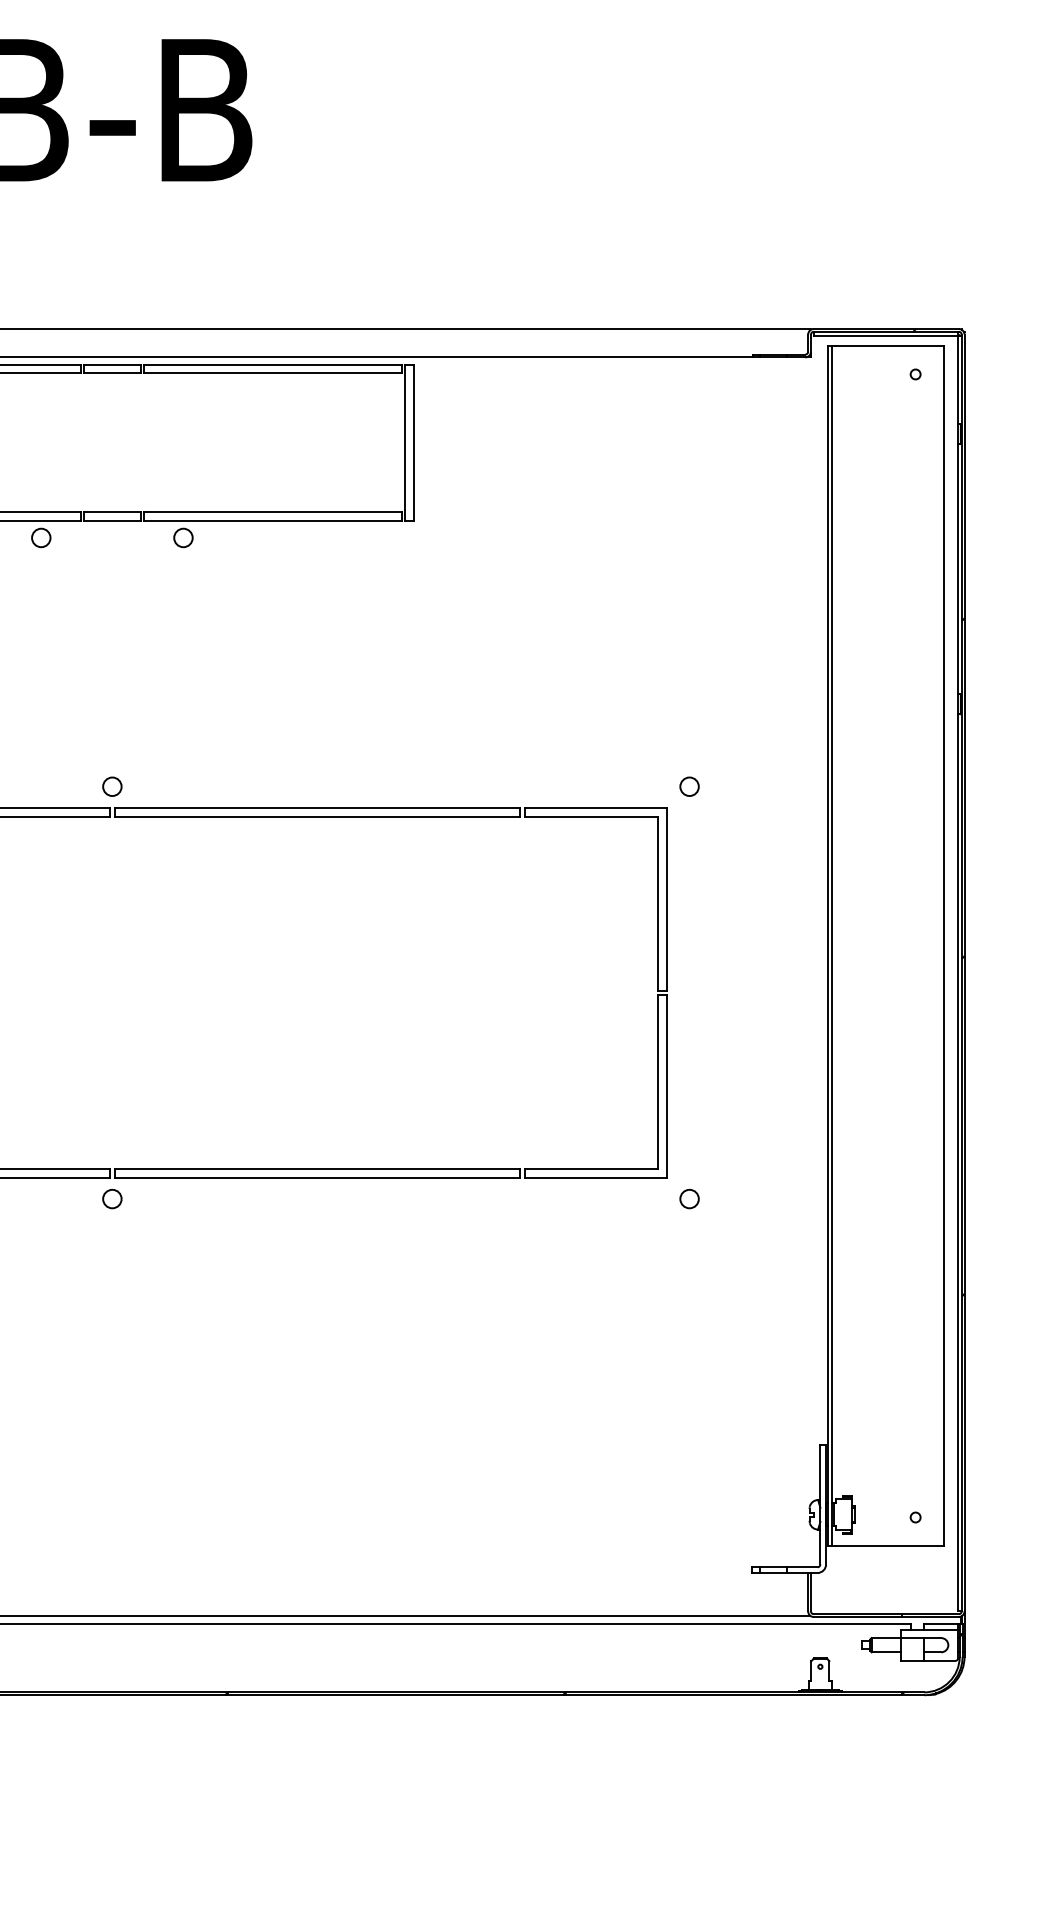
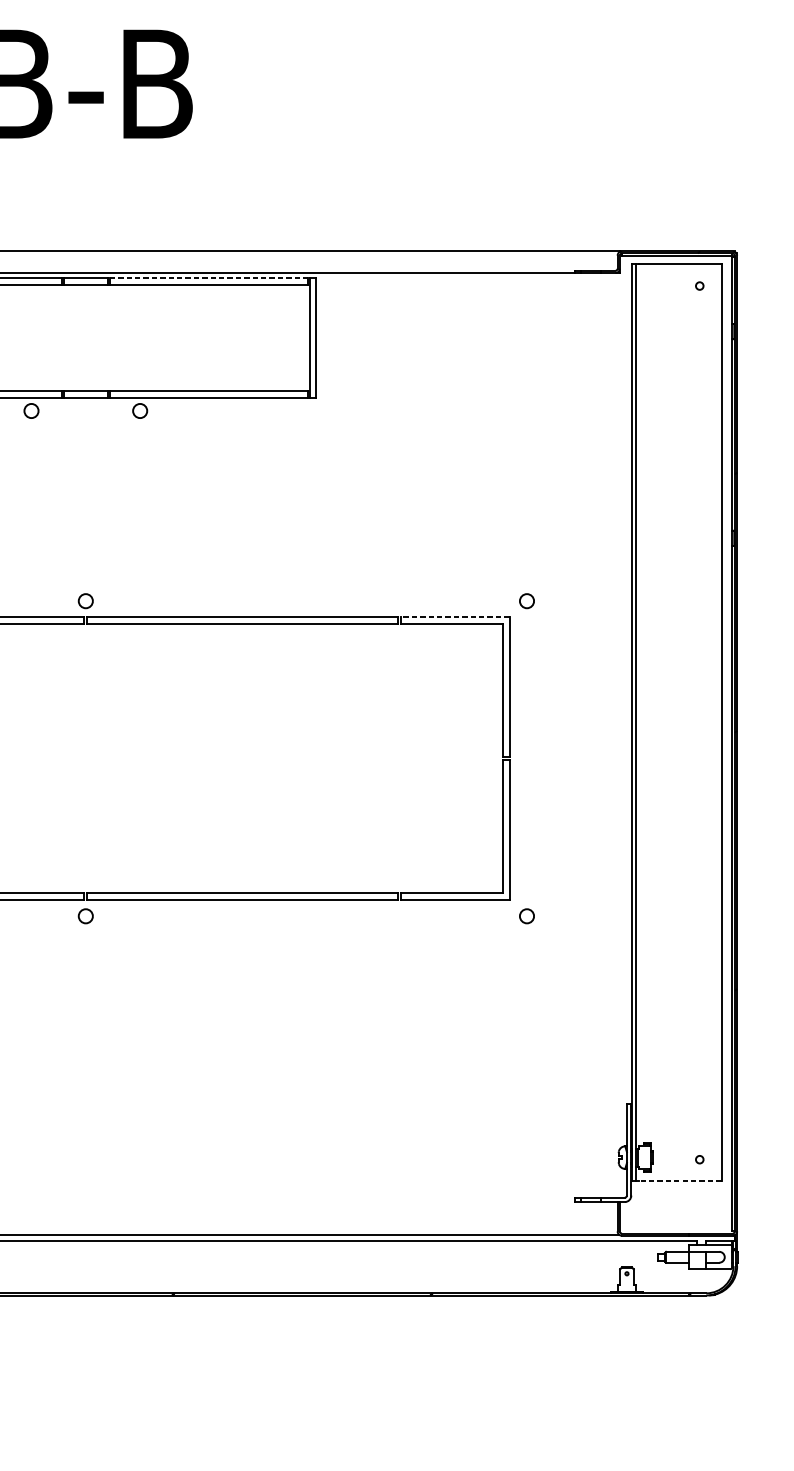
line: (273, 364) -> (208, 278), solid -> dashed
line: (595, 808) -> (455, 617), solid -> dashed
line: (889, 1545) -> (679, 1181), solid -> dashed

